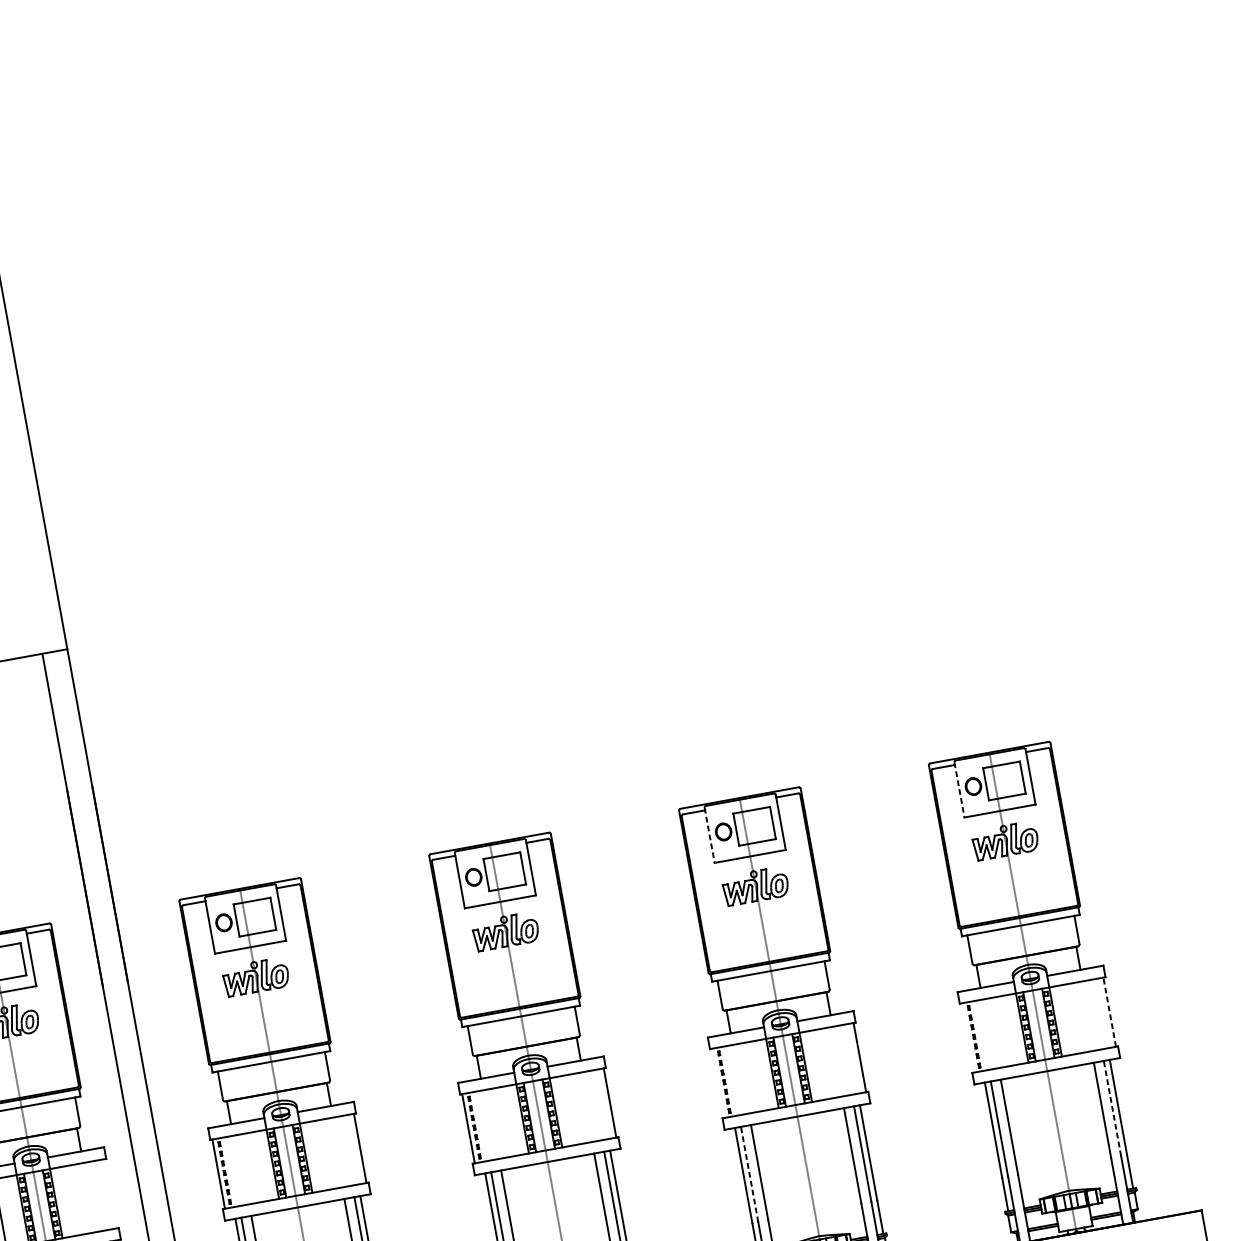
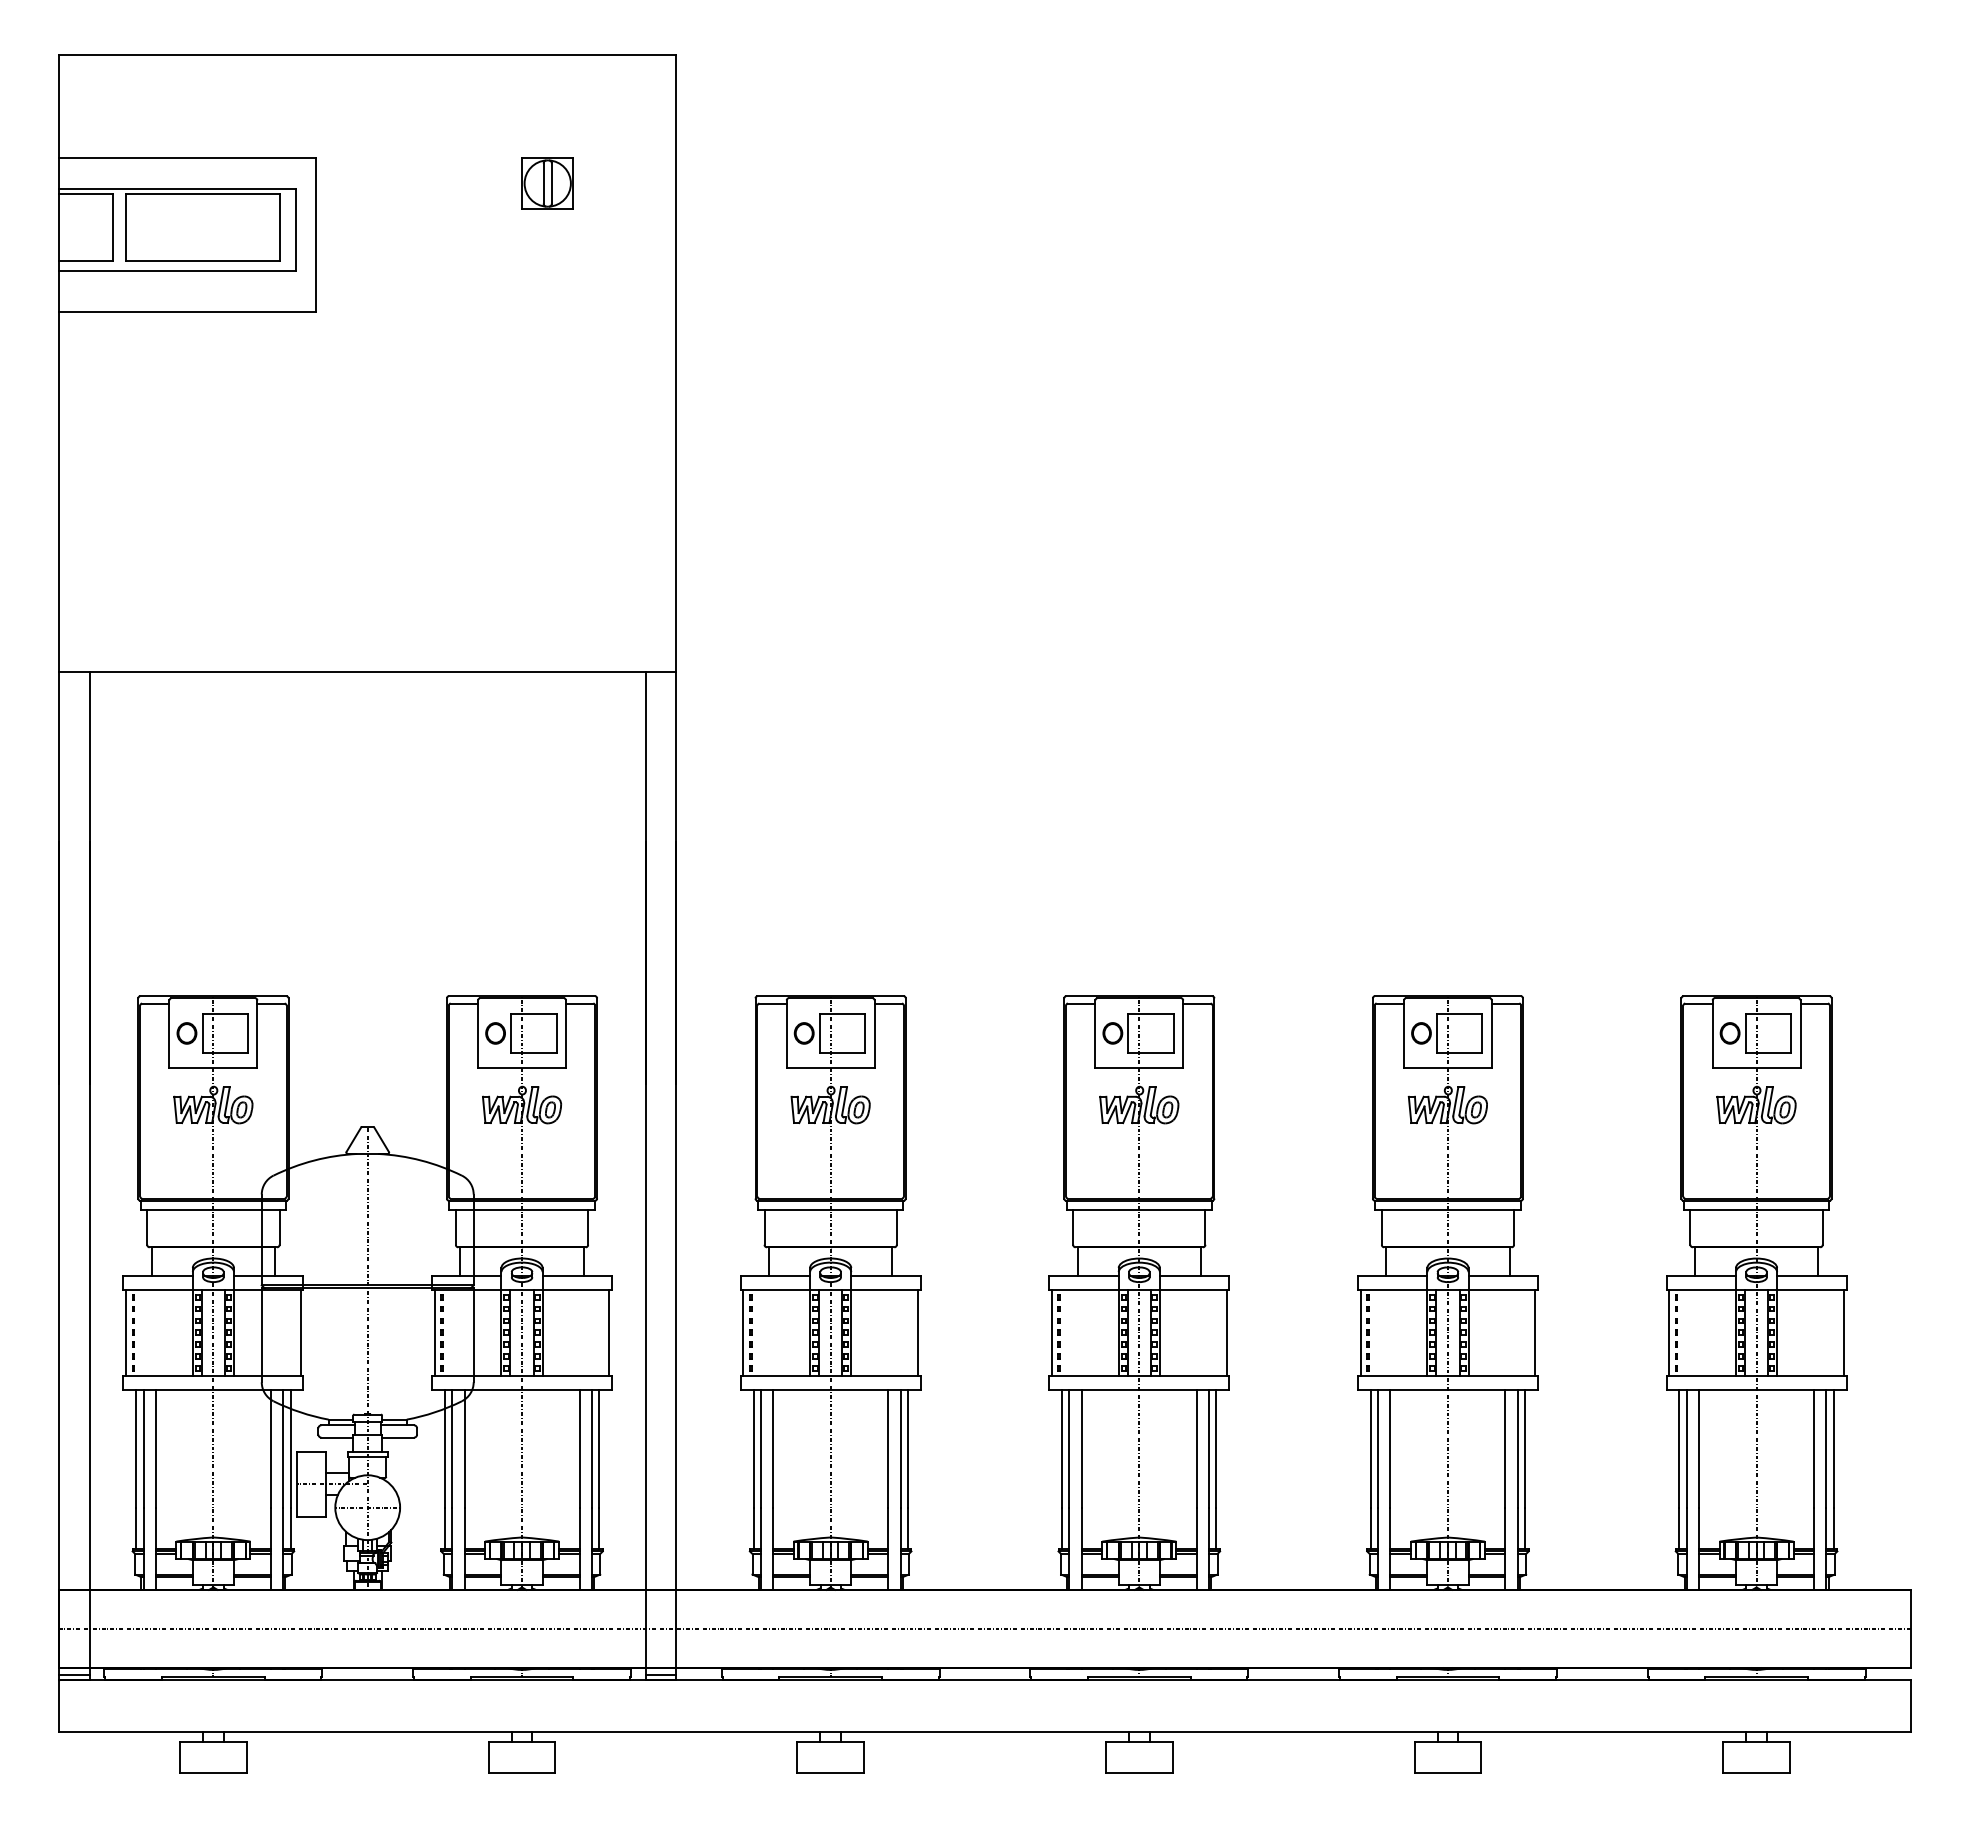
line: (959, 790) -> (1712, 1034), dashed -> solid
line: (710, 835) -> (1404, 1034), dashed -> solid
line: (1110, 1011) -> (1844, 1332), dashed -> solid
line: (968, 1037) -> (1669, 1332), added
line: (718, 1083) -> (1360, 1332), added
line: (1112, 1108) -> (1826, 1448), dashed -> solid
line: (749, 1174) -> (1378, 1448), dashed -> solid
line: (110, 1193) -> (609, 1332), added

